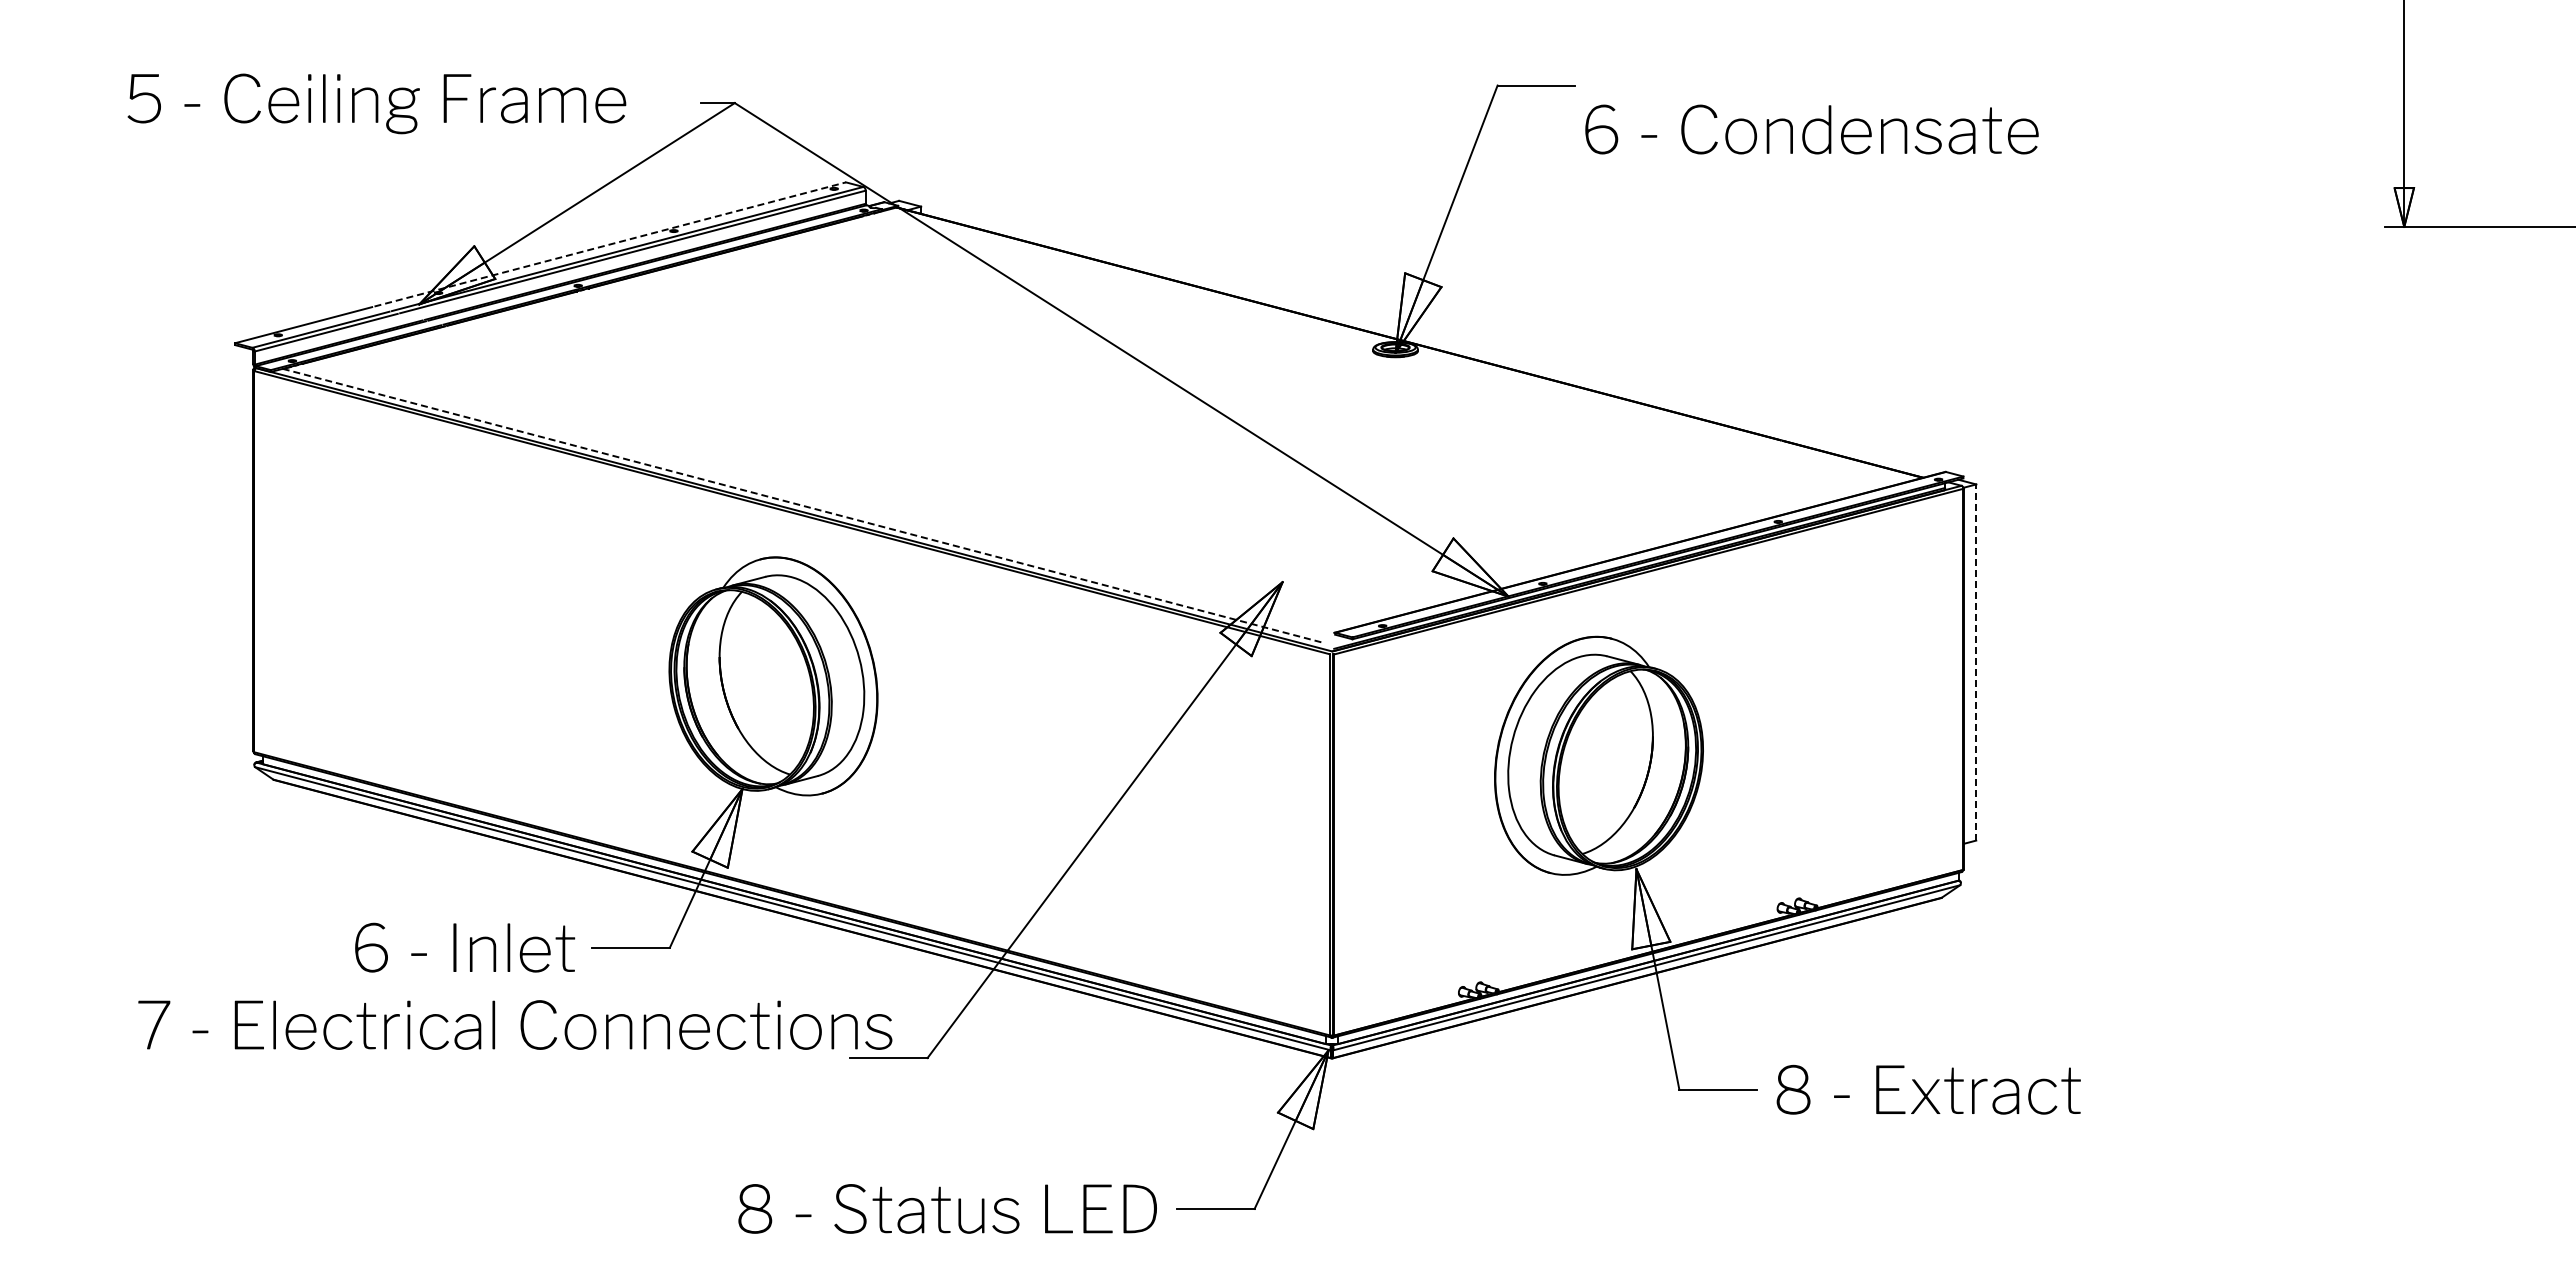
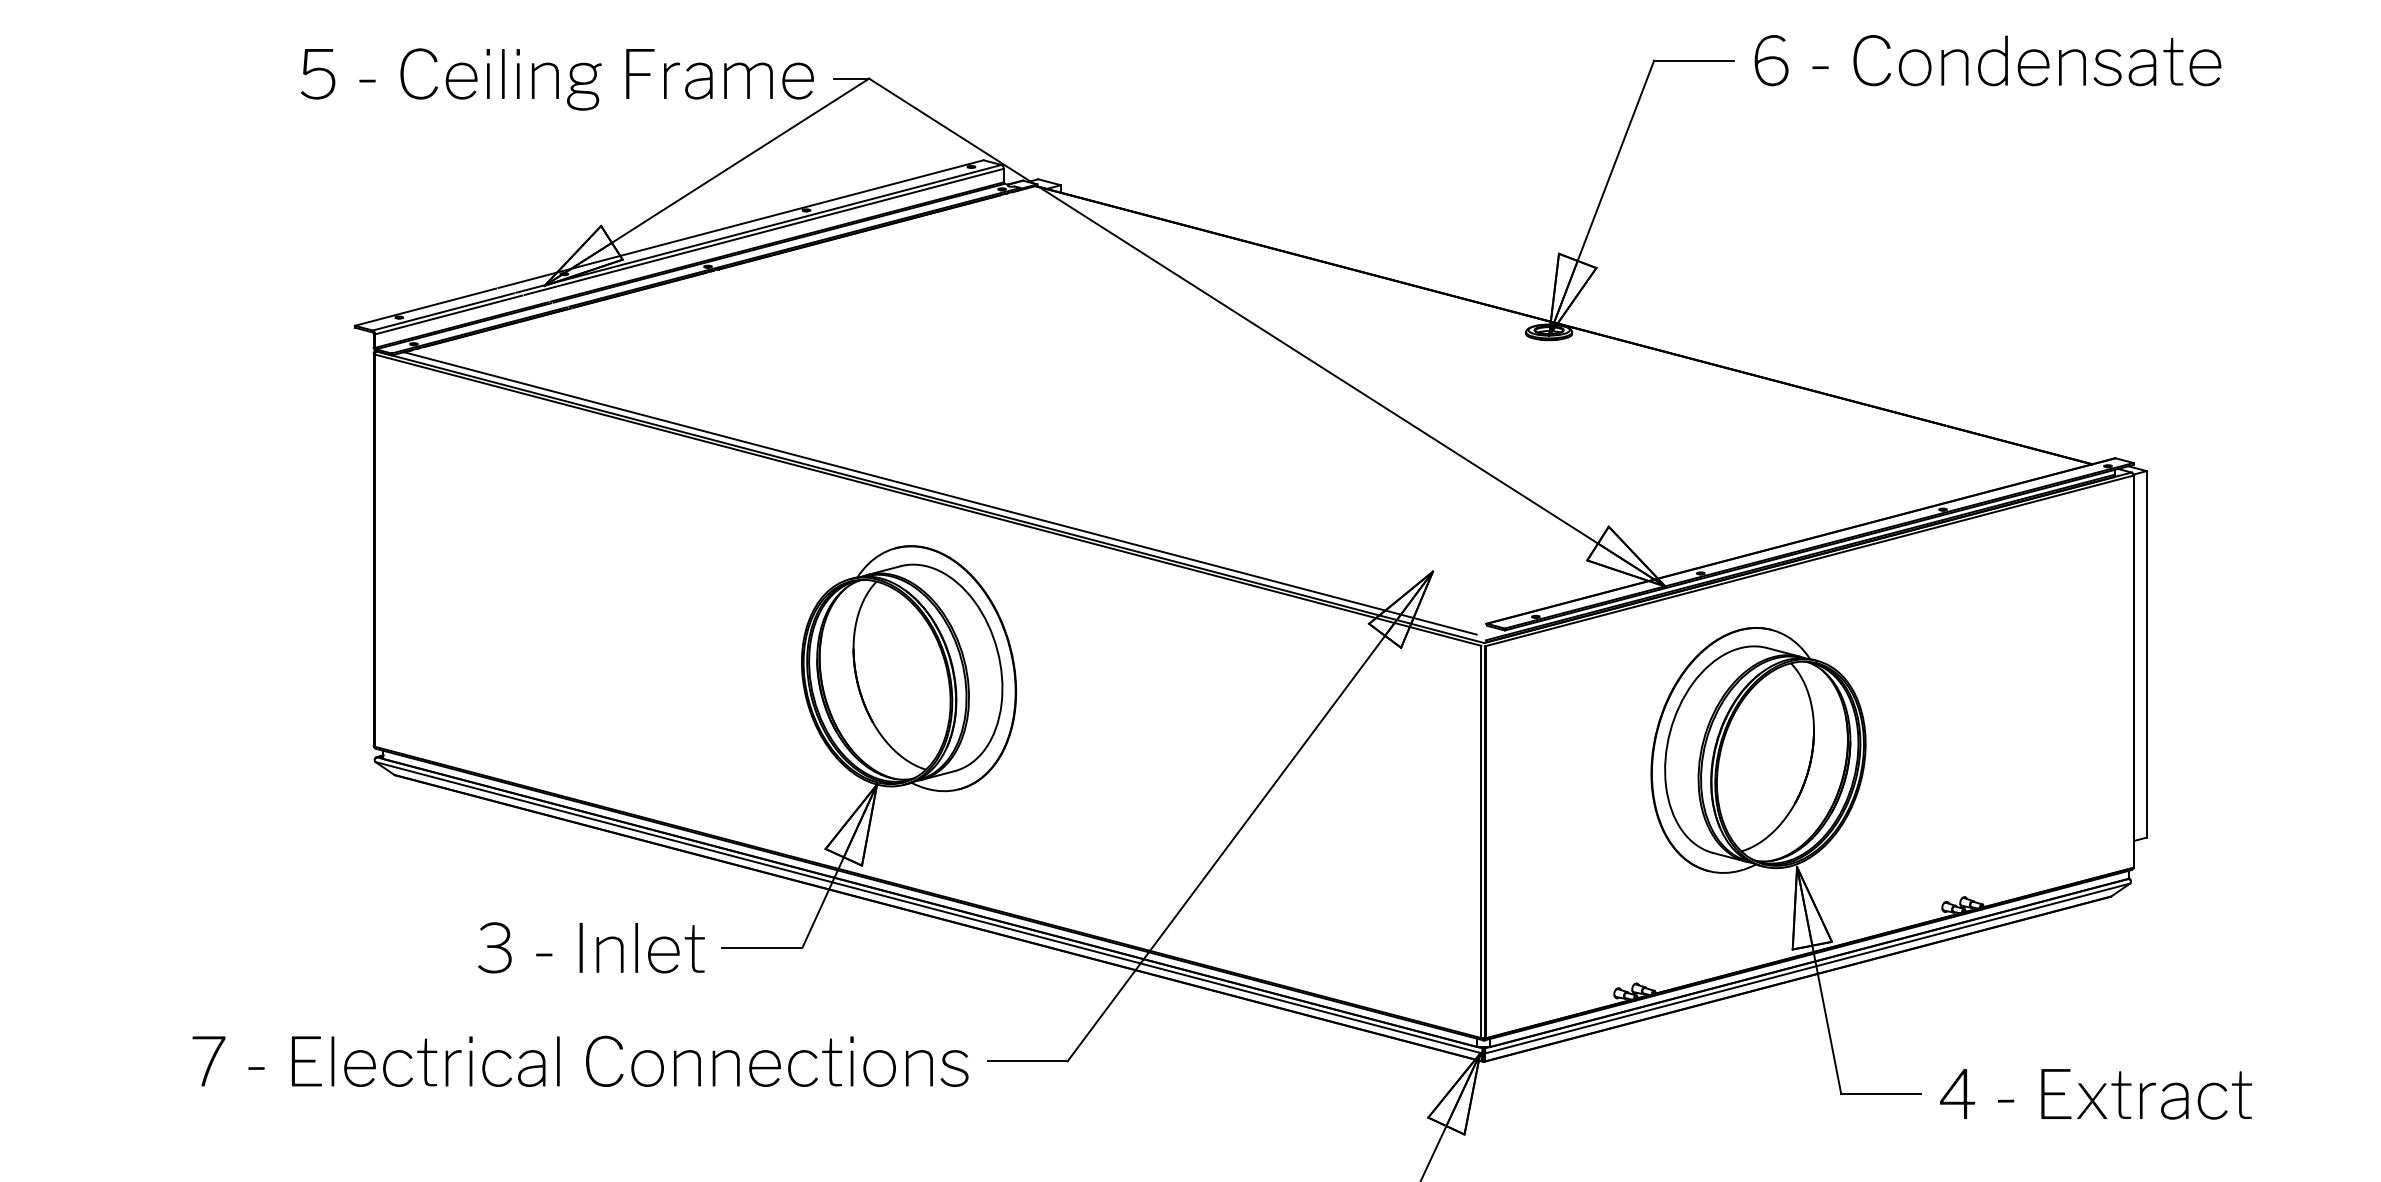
text: (376, 103) -> (557, 79), moved
text: (1811, 129) -> (1987, 60), moved
line: (610, 244) -> (741, 224), dashed -> solid
line: (803, 506) -> (939, 493), dashed -> solid
line: (1976, 662) -> (2147, 654), dashed -> solid
text: (370, 947) -> (494, 947), 6 -> 3
text: (515, 1024) -> (580, 1060), moved
text: (1927, 1089) -> (2096, 1093), 8 -> 4

